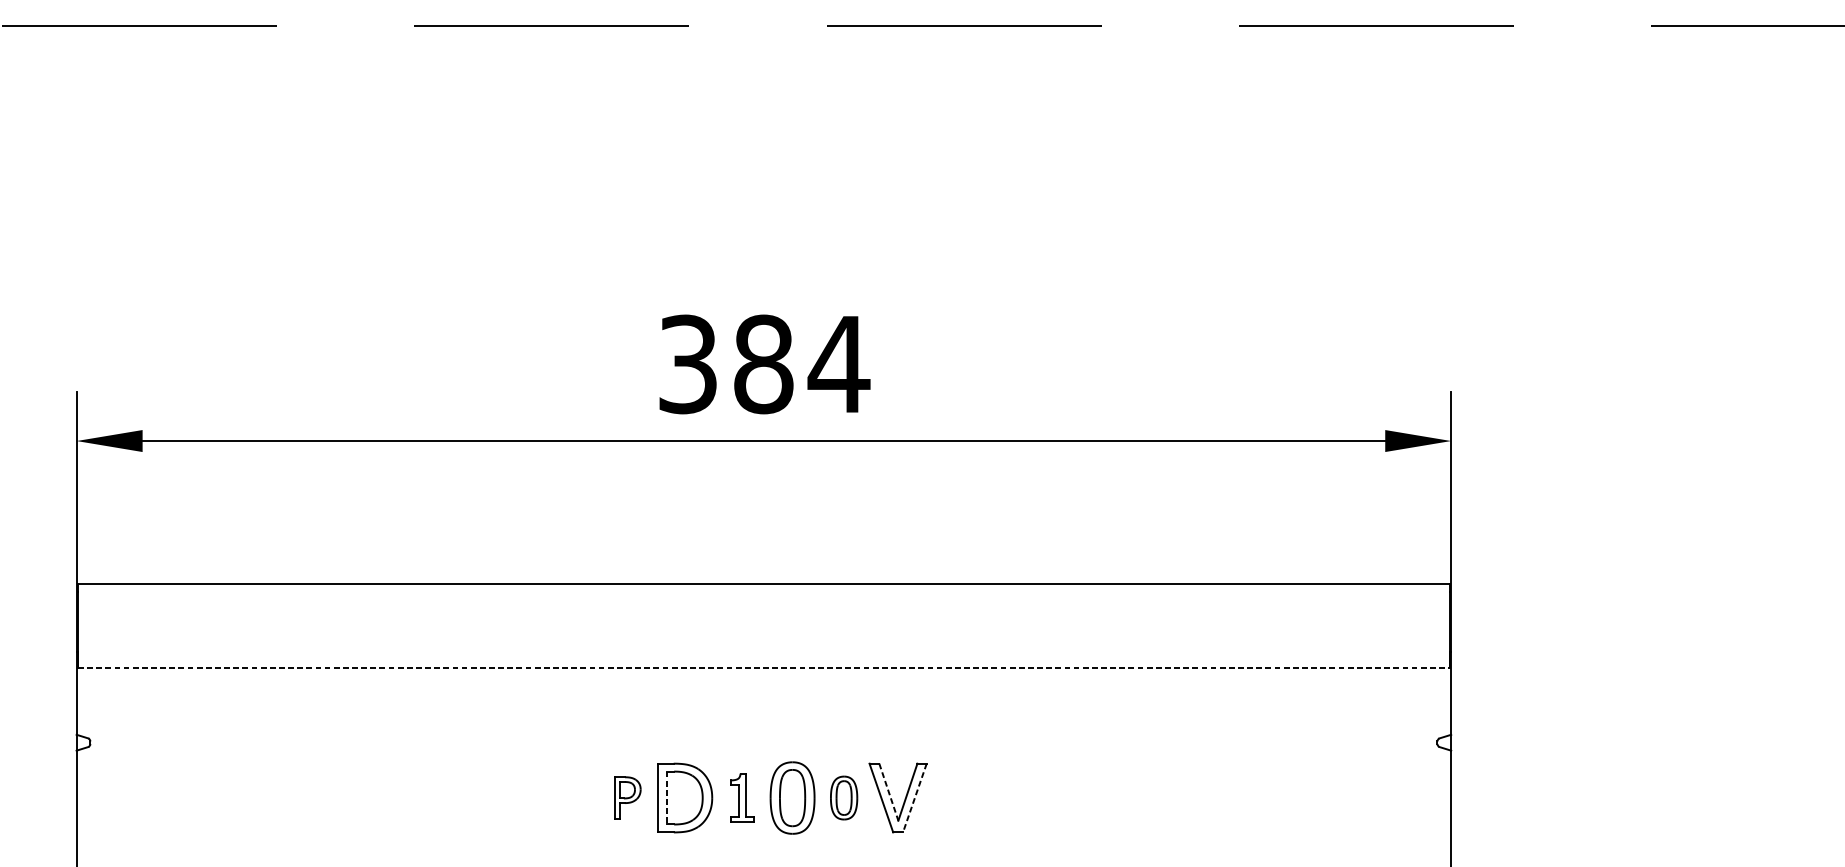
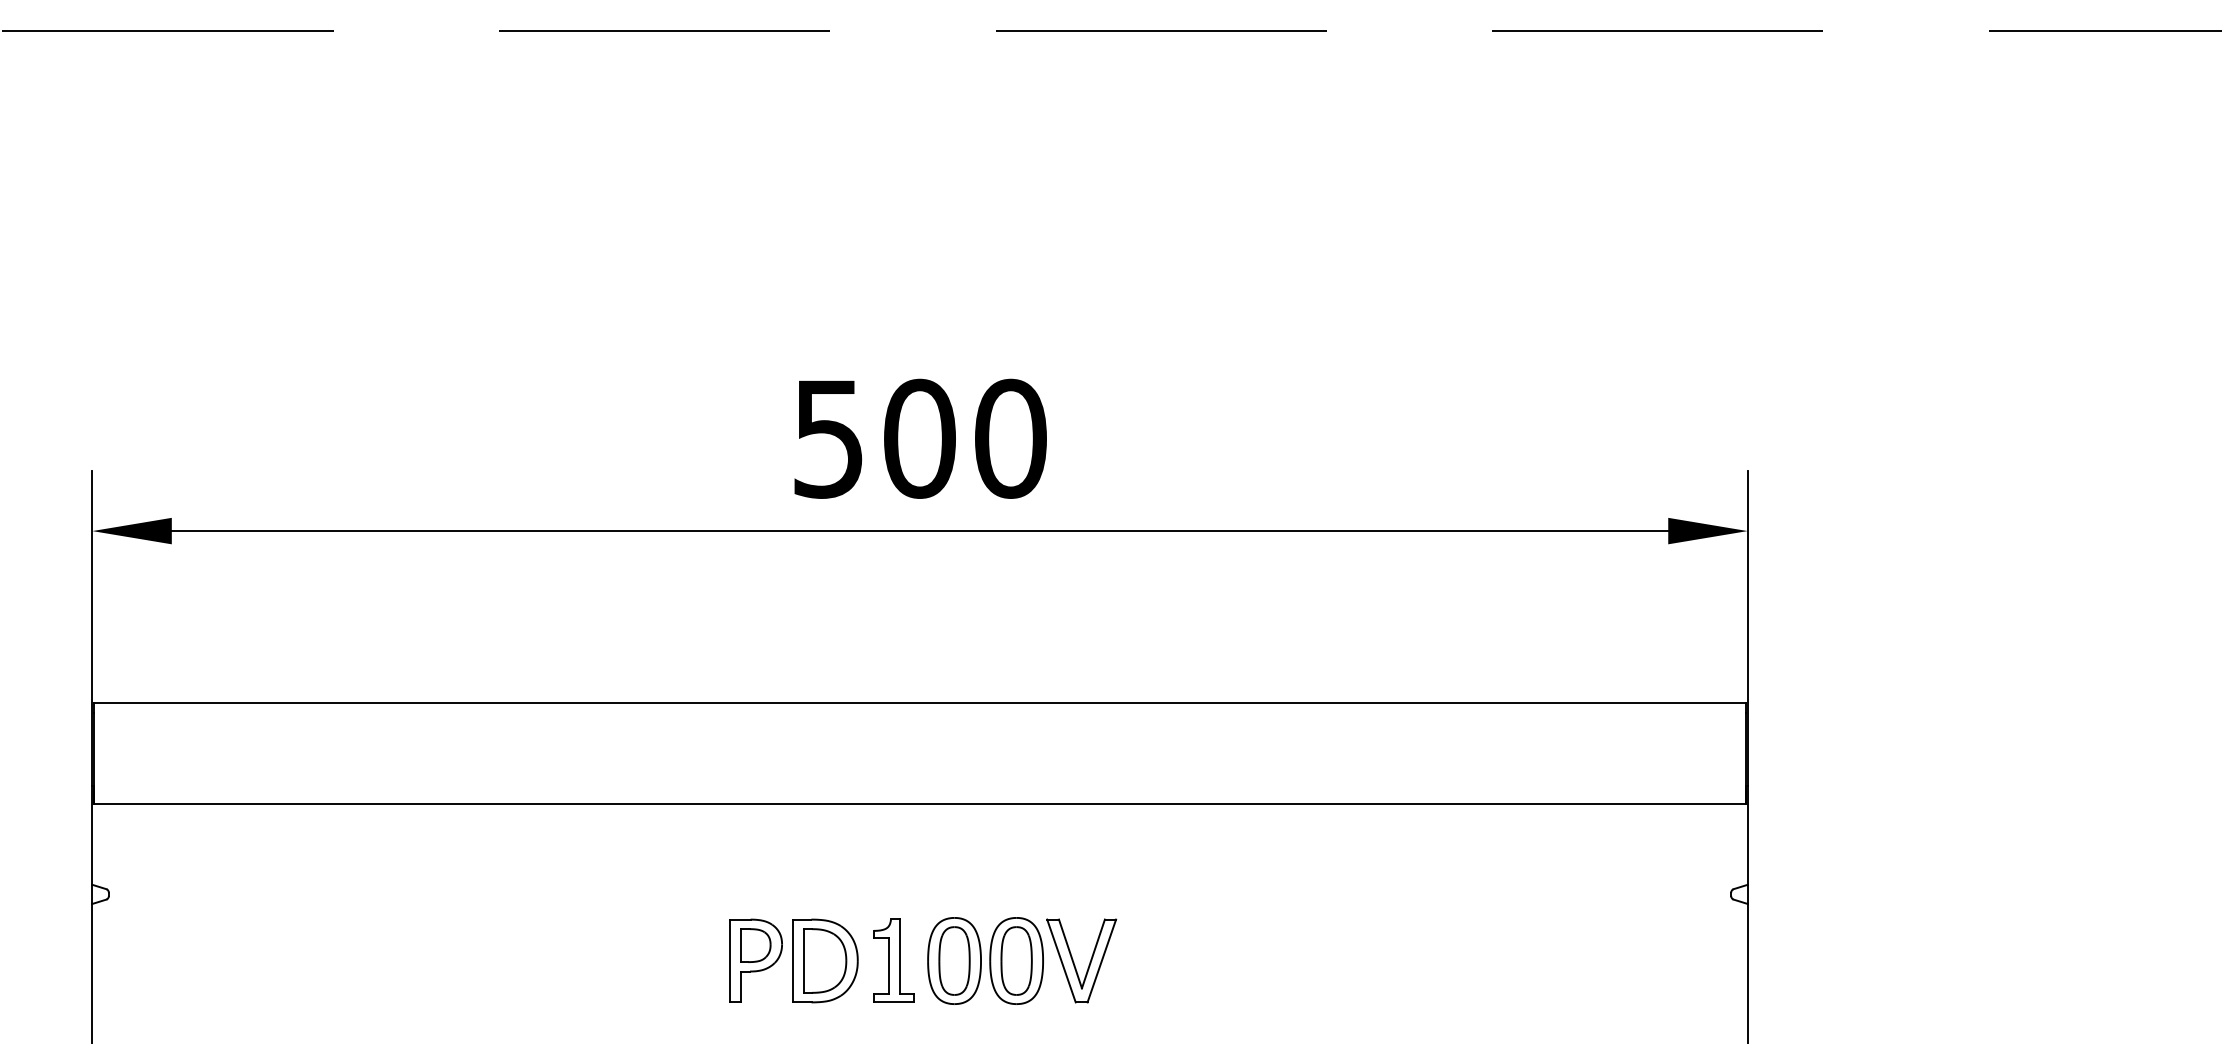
text: (765, 364) -> (921, 438), 384 -> 500
line: (764, 667) -> (920, 803), dashed -> solid
line: (888, 792) -> (1070, 954), dashed -> solid
part: (627, 797) -> (755, 960), size x1.67
part: (741, 797) -> (893, 960), size x1.43
part: (844, 797) -> (1016, 960), size x1.67
line: (667, 798) -> (803, 961), dashed -> solid
line: (914, 798) -> (1101, 961), dashed -> solid

